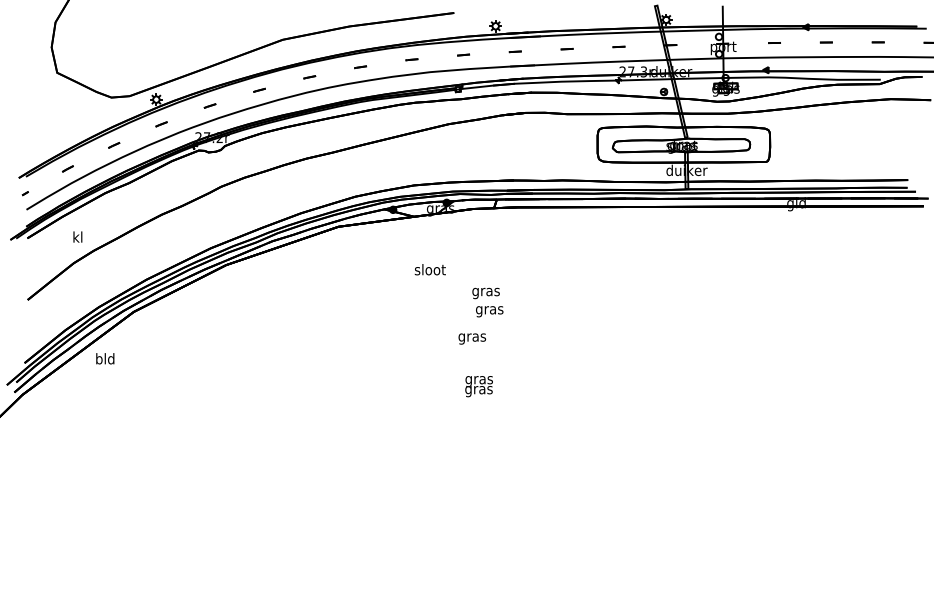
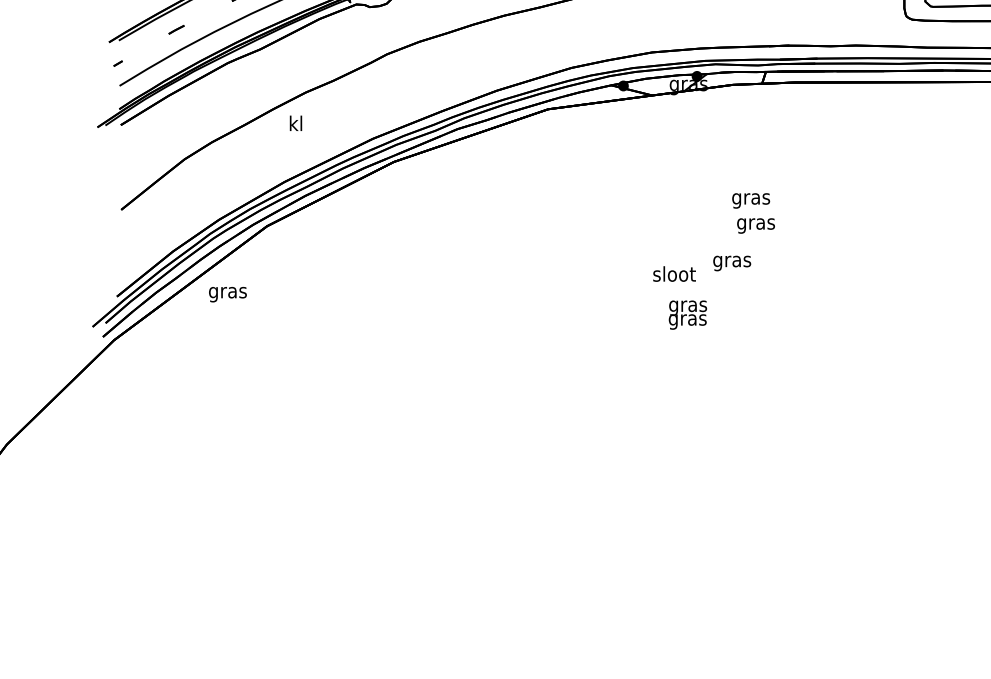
text: (77, 236) -> (295, 122), moved
text: (429, 269) -> (673, 273), moved
text: (105, 360) -> (228, 293), bld -> gras
text: (478, 386) -> (687, 314), moved

